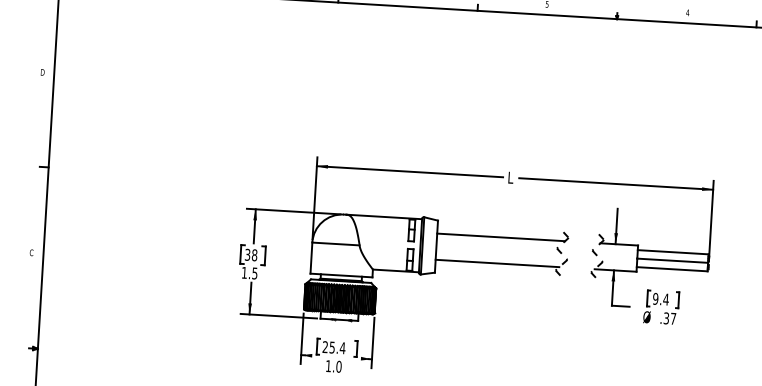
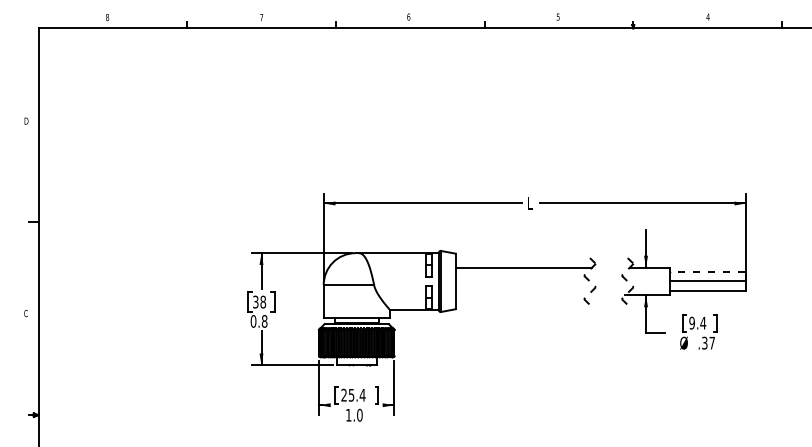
line: (672, 252) -> (707, 272), solid -> dashed
line: (497, 263) -> (521, 295), removed
text: (249, 273) -> (258, 321), 1.5 -> 0.8

